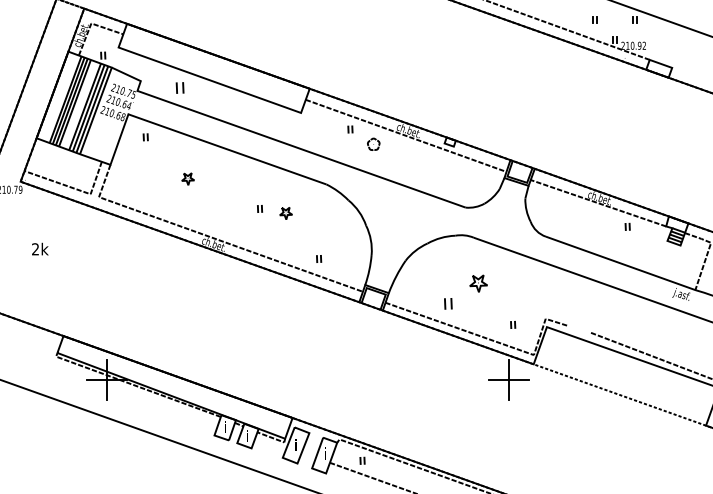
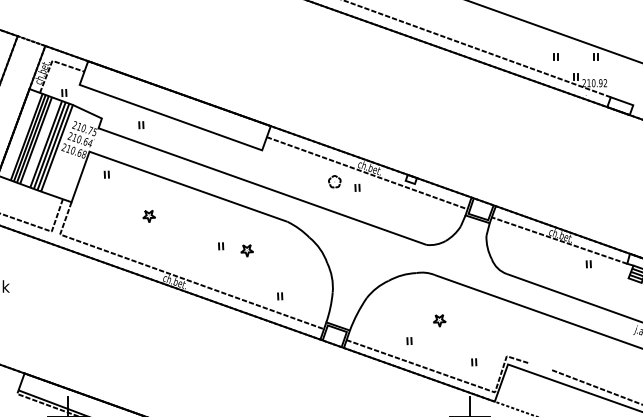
part: (180, 87) -> (141, 124), size x0.62
part: (350, 129) -> (357, 187), moved
part: (478, 282) -> (439, 319), size x0.71
part: (448, 303) -> (409, 340), size x0.62

